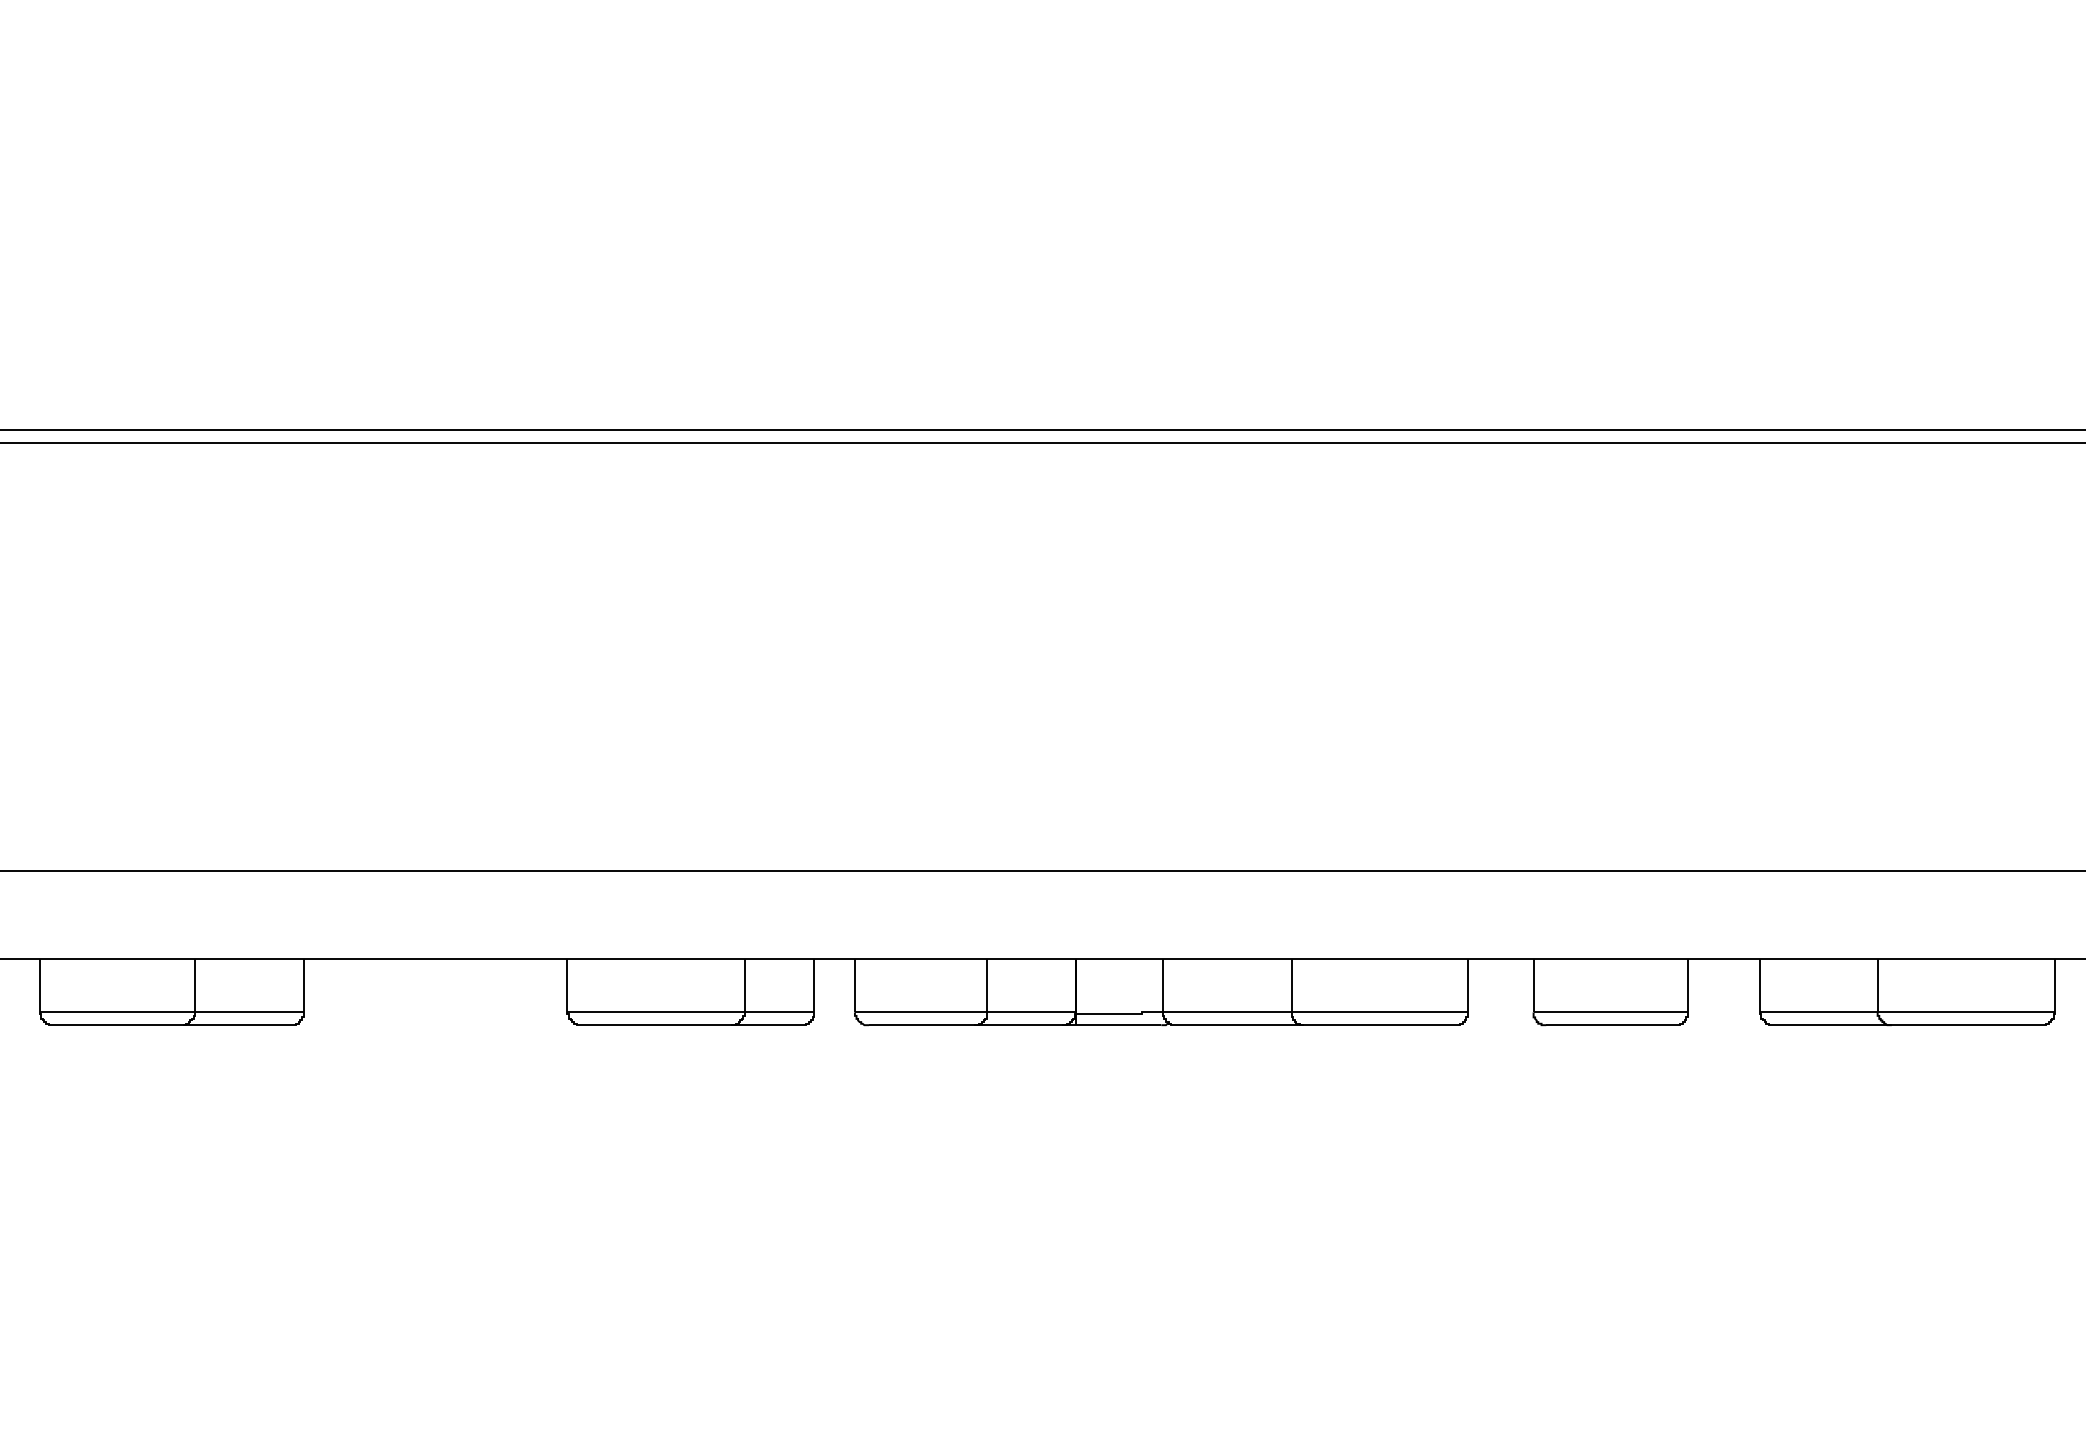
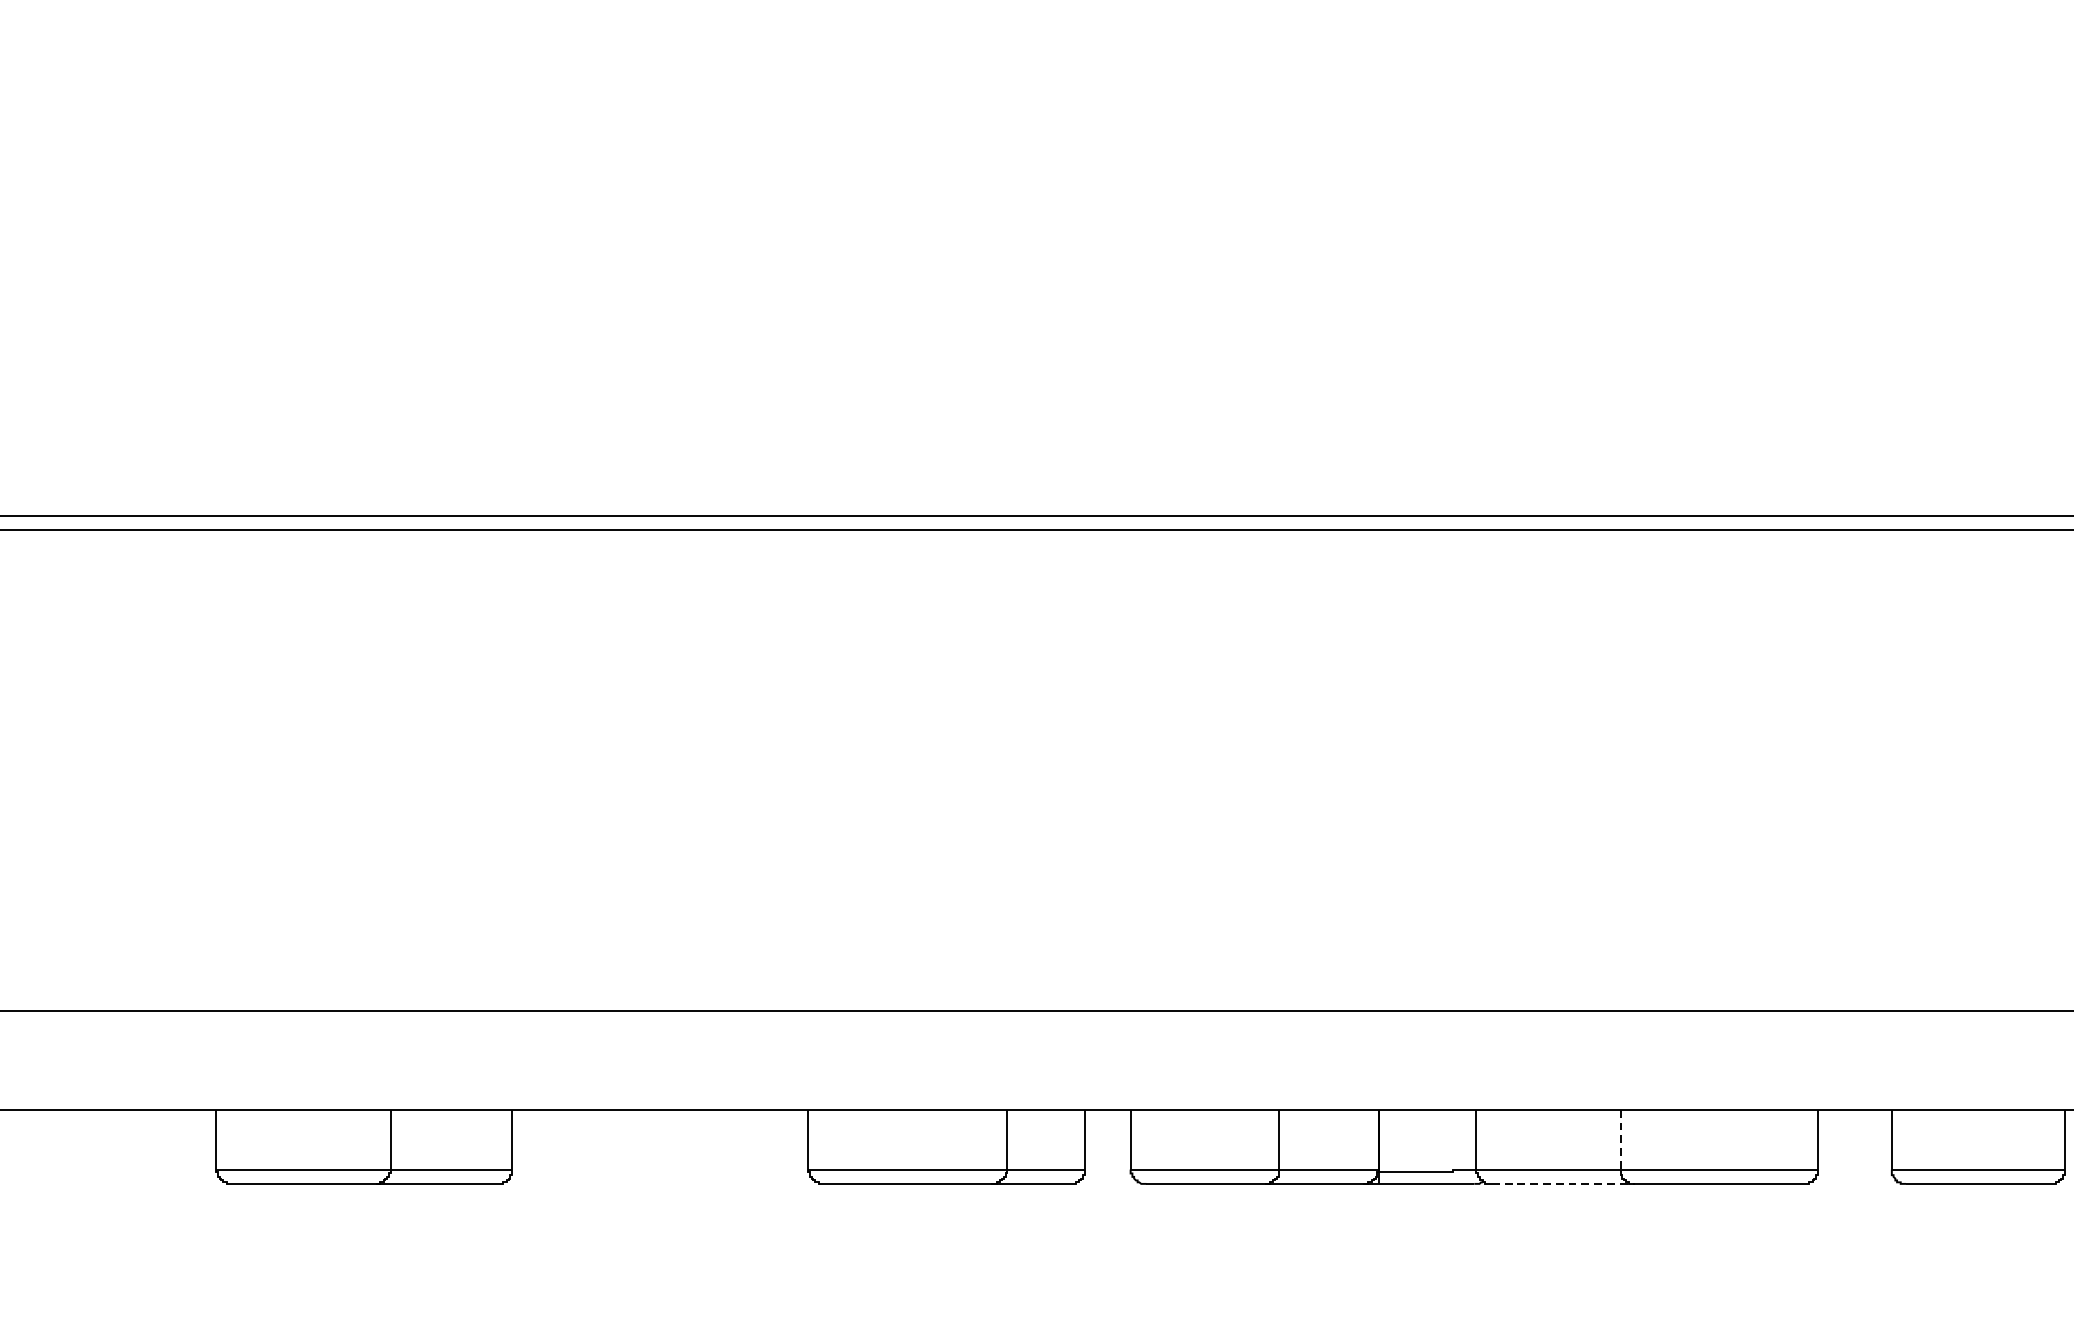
line: (1291, 985) -> (1620, 1139), solid -> dashed
line: (1240, 1025) -> (1563, 1184), solid -> dashed

